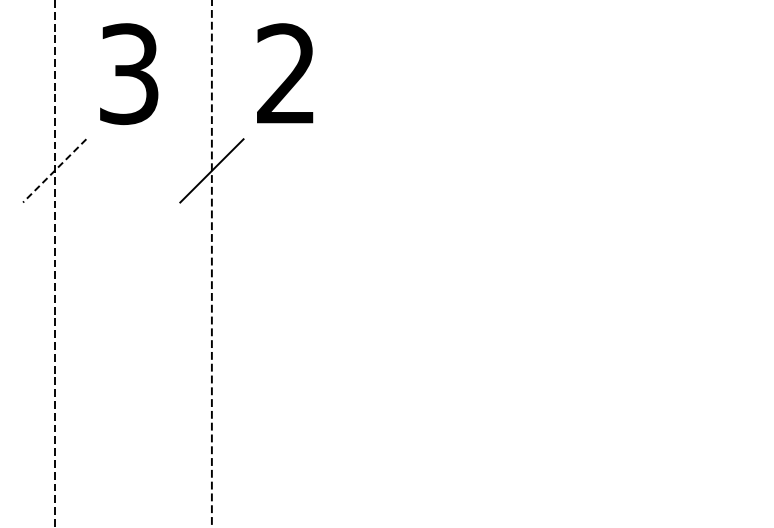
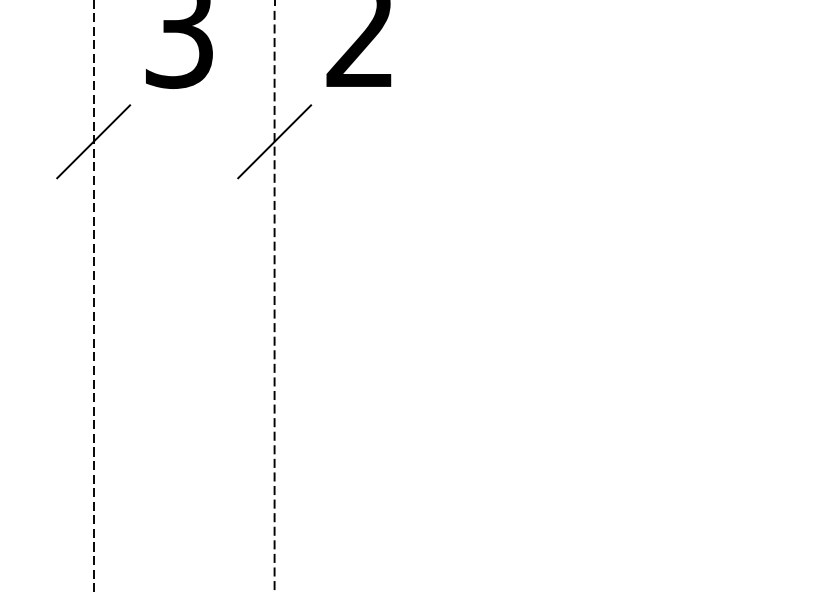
line: (54, 170) -> (93, 141), dashed -> solid

